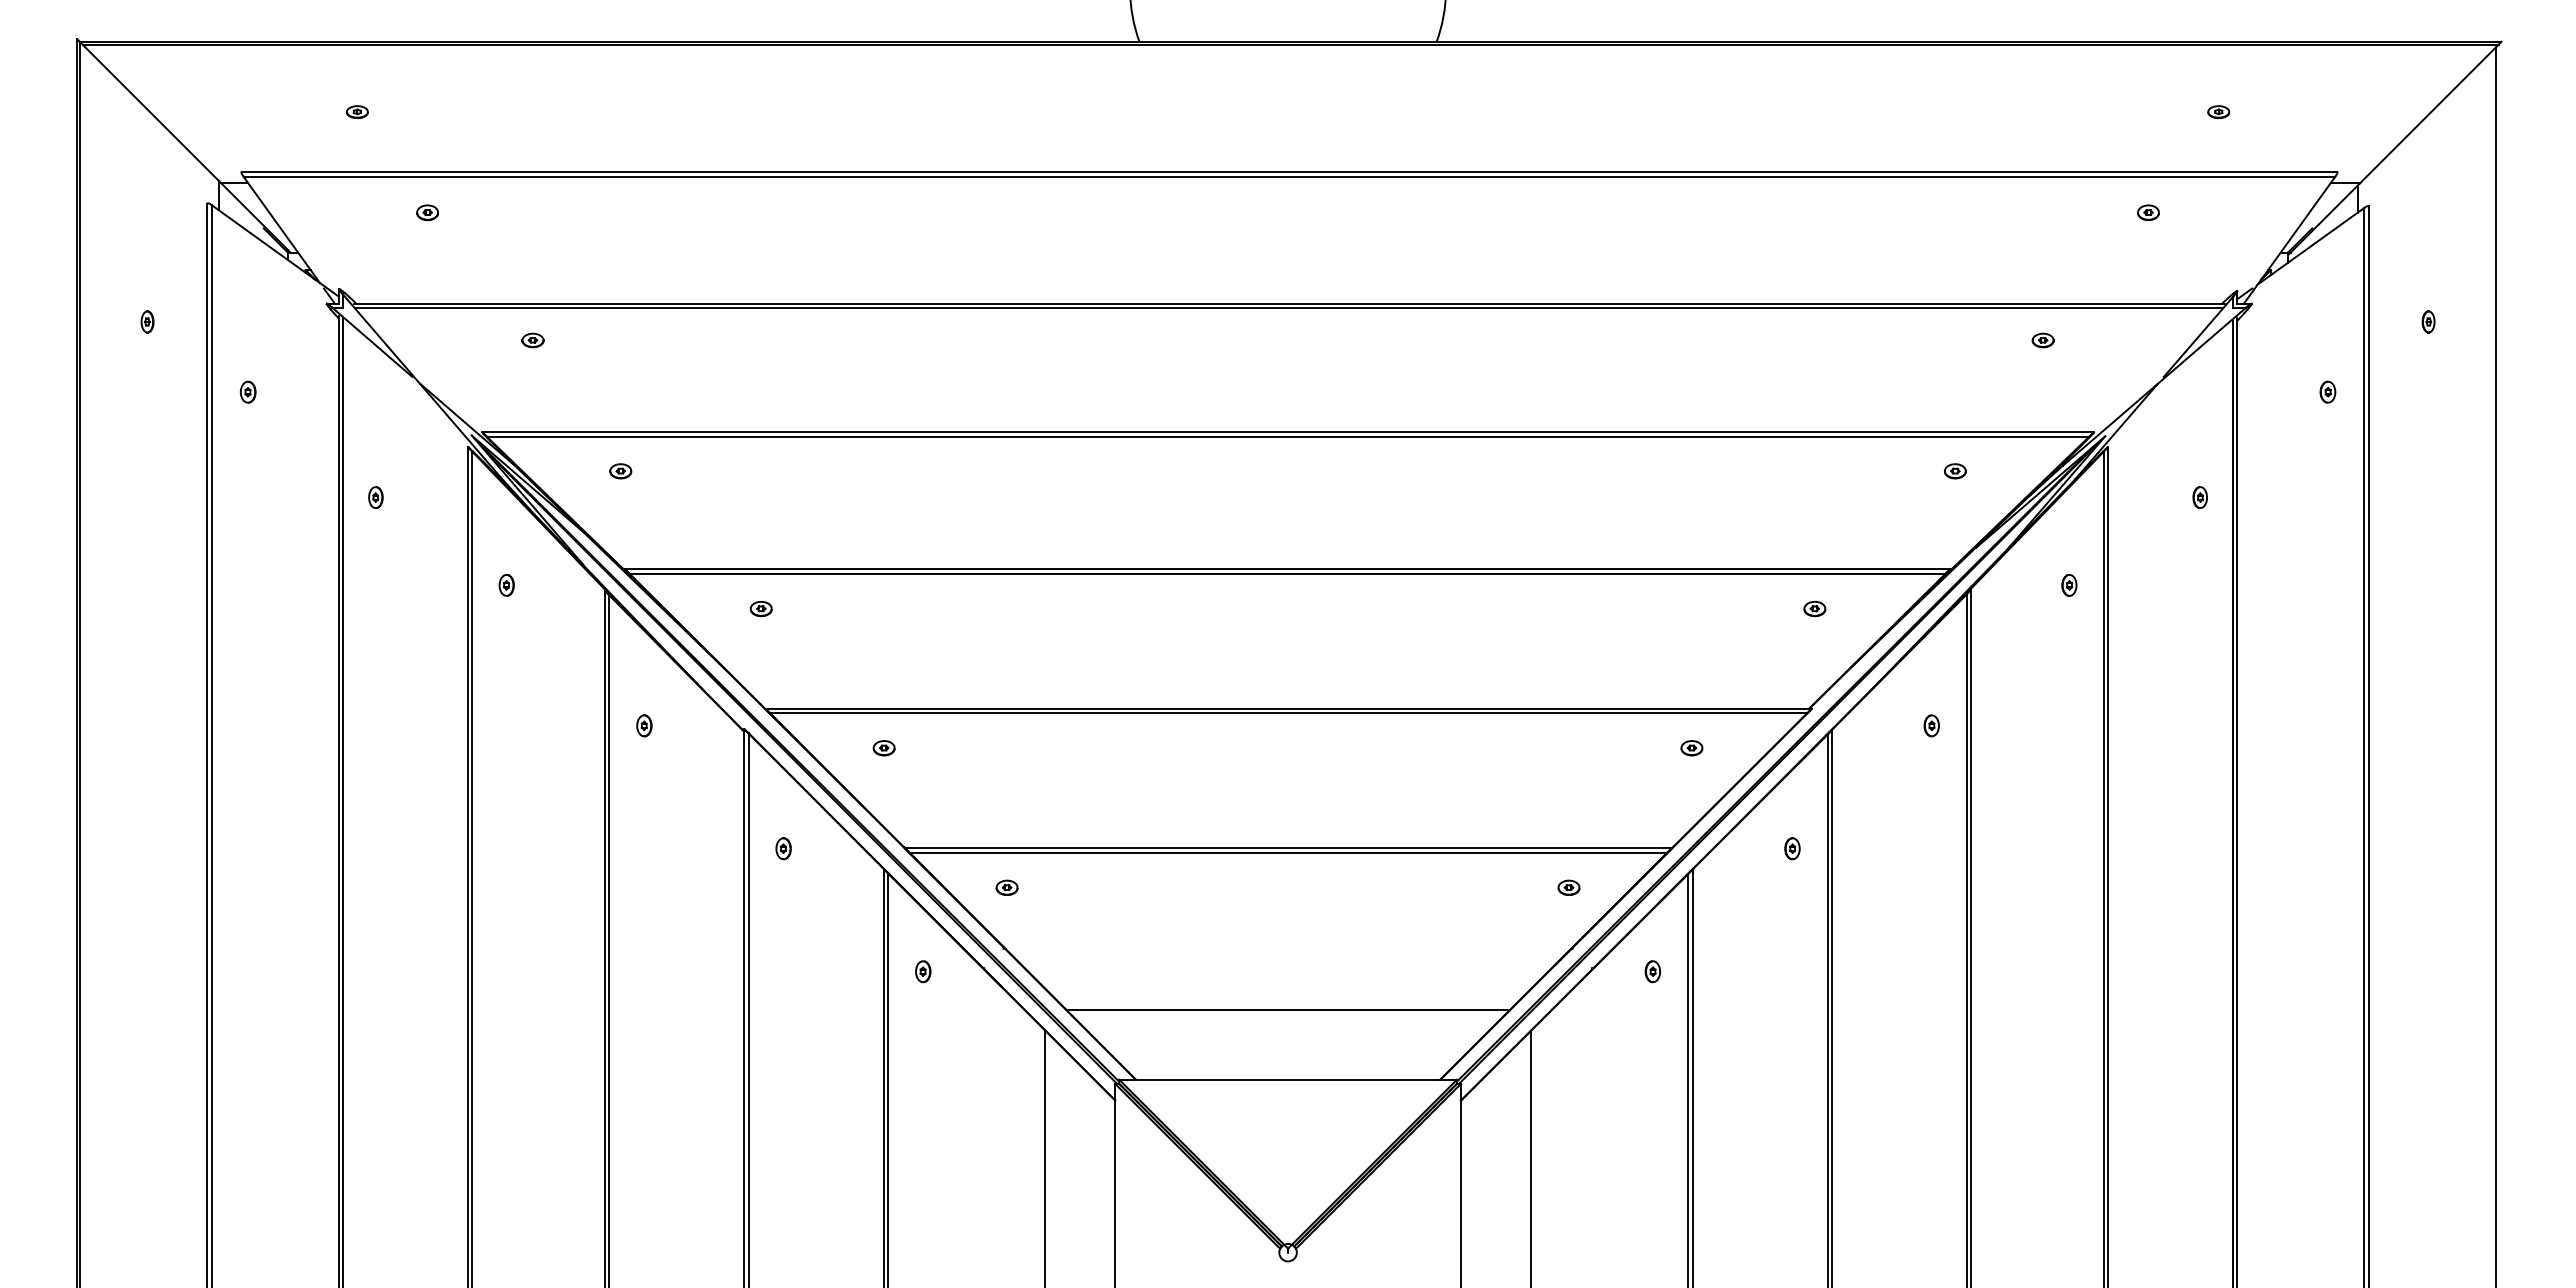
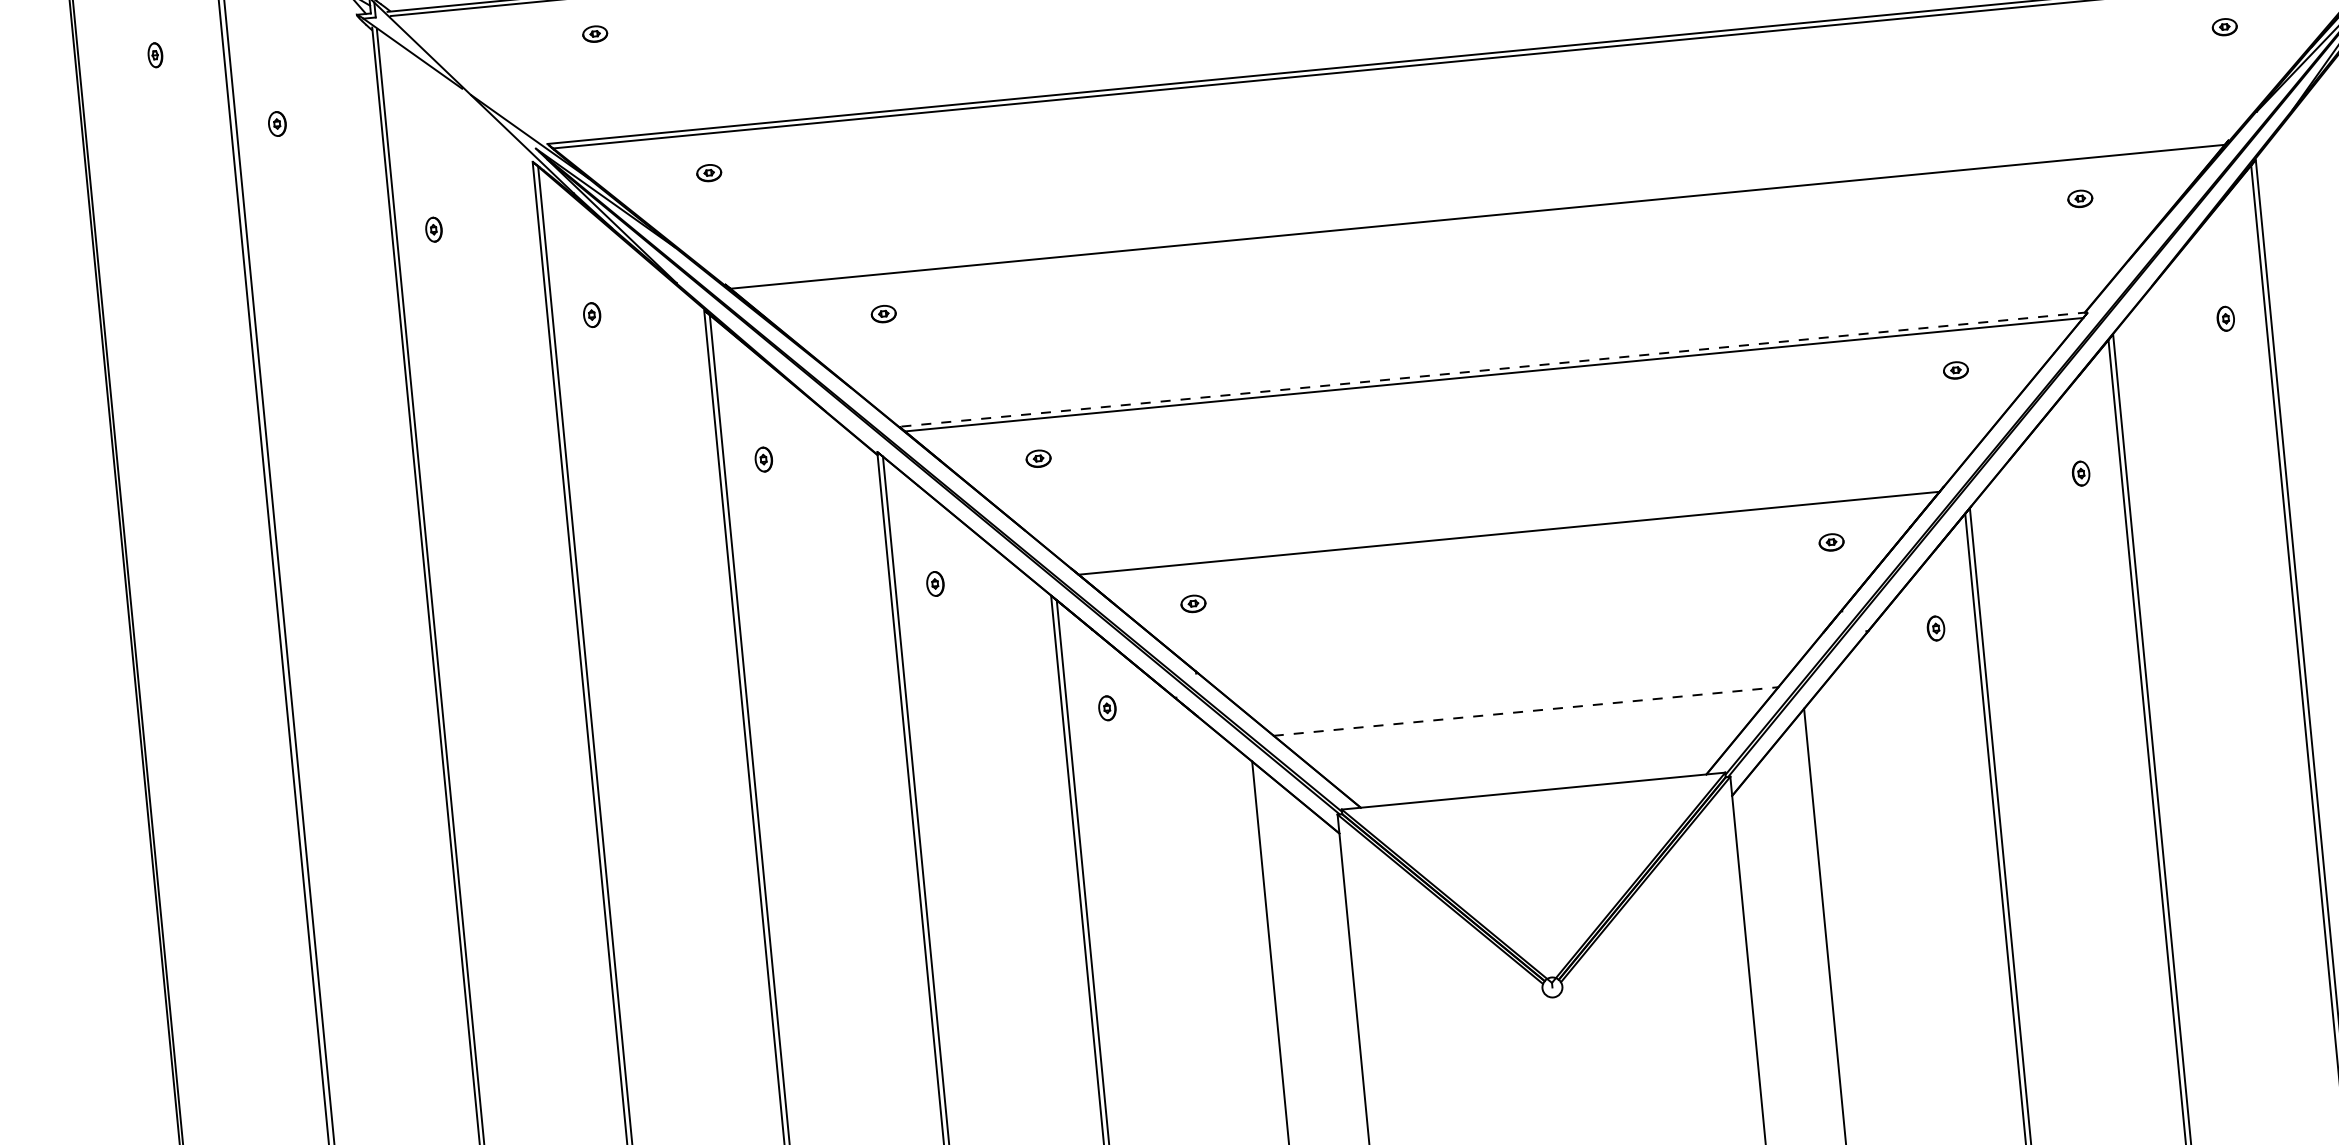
line: (1287, 569) -> (1477, 211), removed
line: (1288, 708) -> (1493, 369), solid -> dashed
line: (1288, 848) -> (1508, 528), removed
line: (1288, 1009) -> (1526, 711), solid -> dashed

